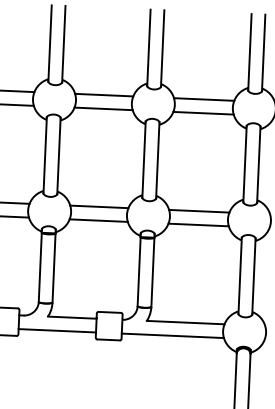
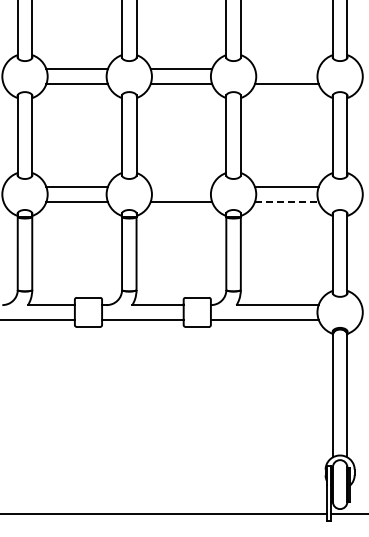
line: (203, 99) -> (286, 69), removed
line: (99, 207) -> (181, 187), removed
line: (198, 224) -> (286, 201), solid -> dashed

